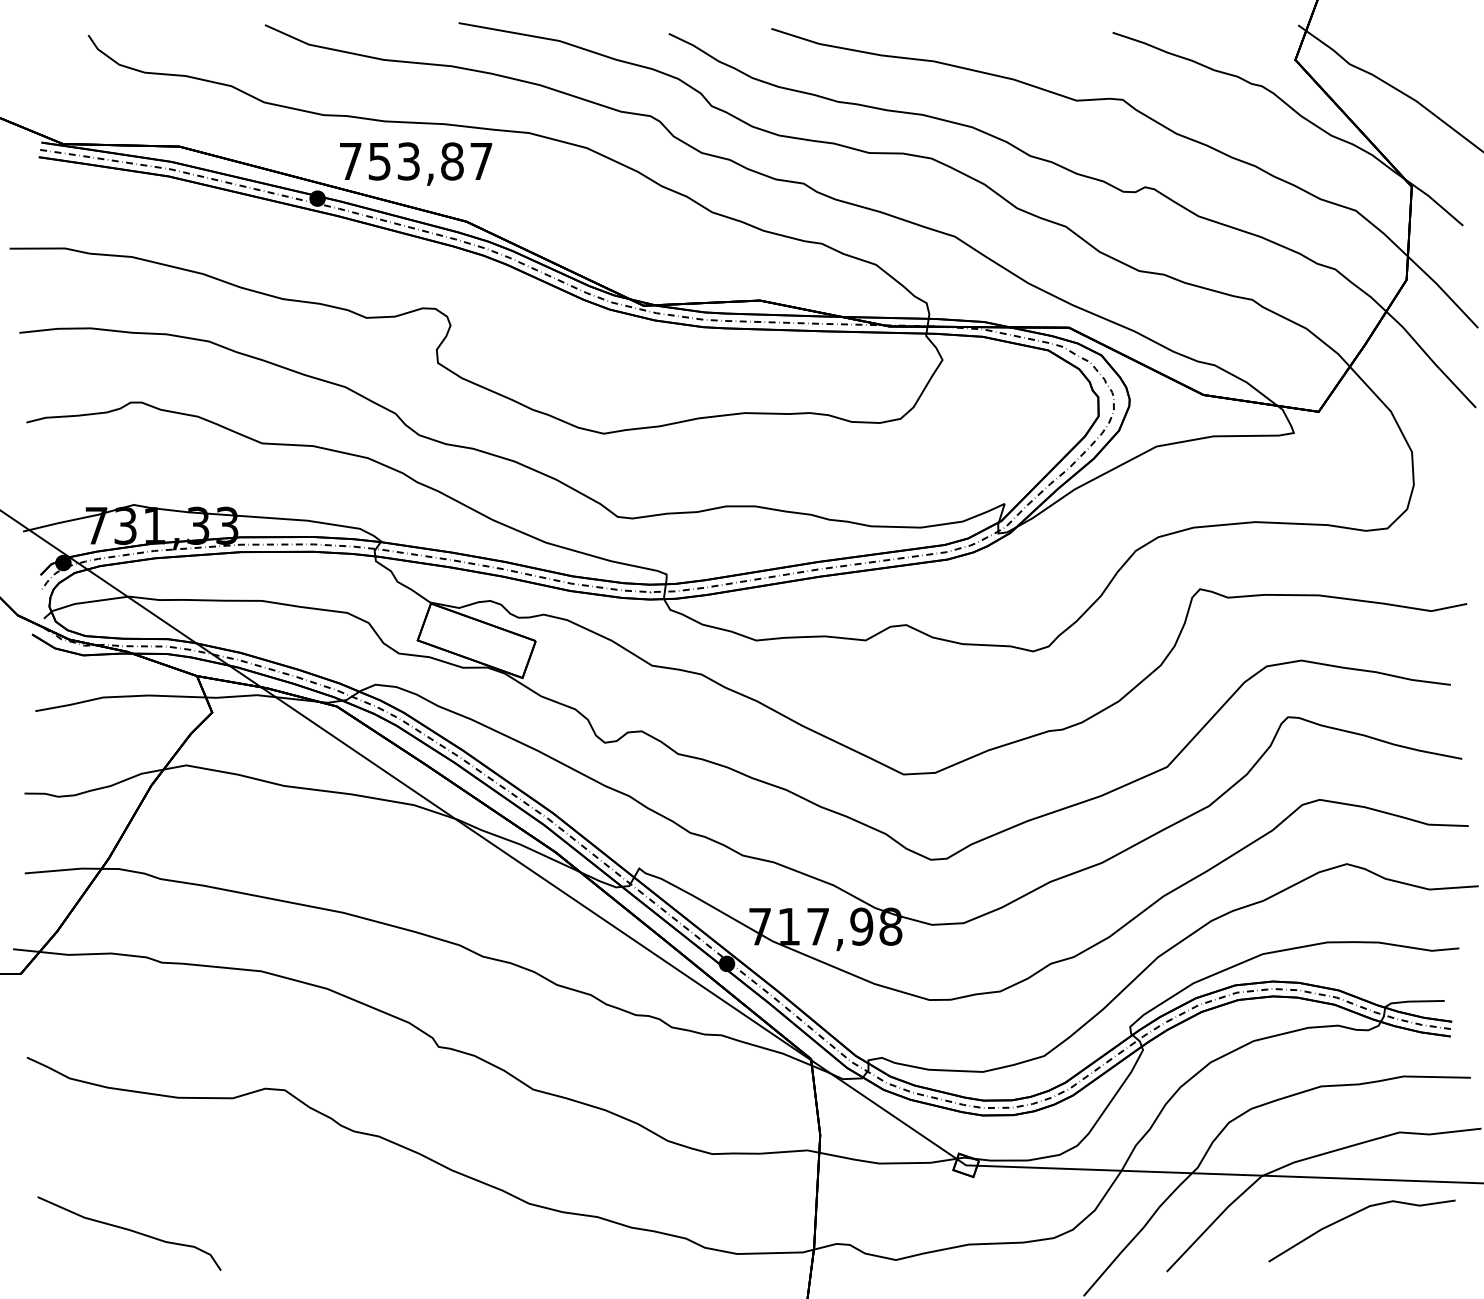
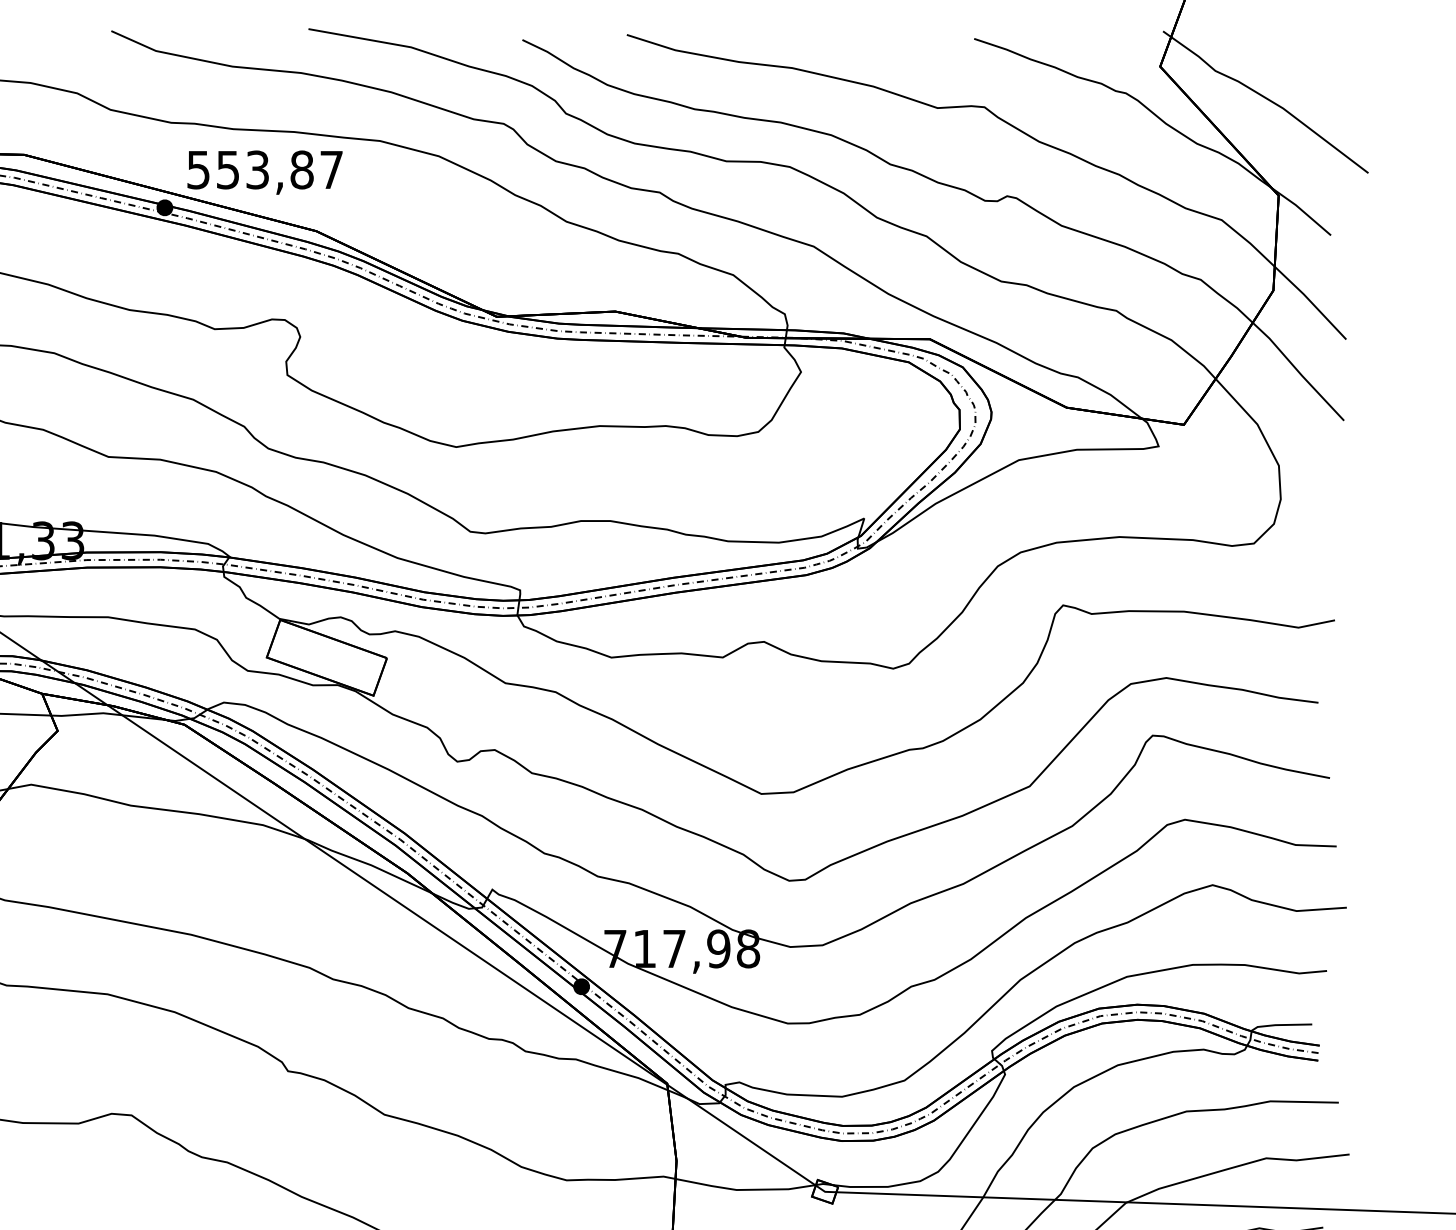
text: (350, 161) -> (198, 169), 753,87 -> 553,87

